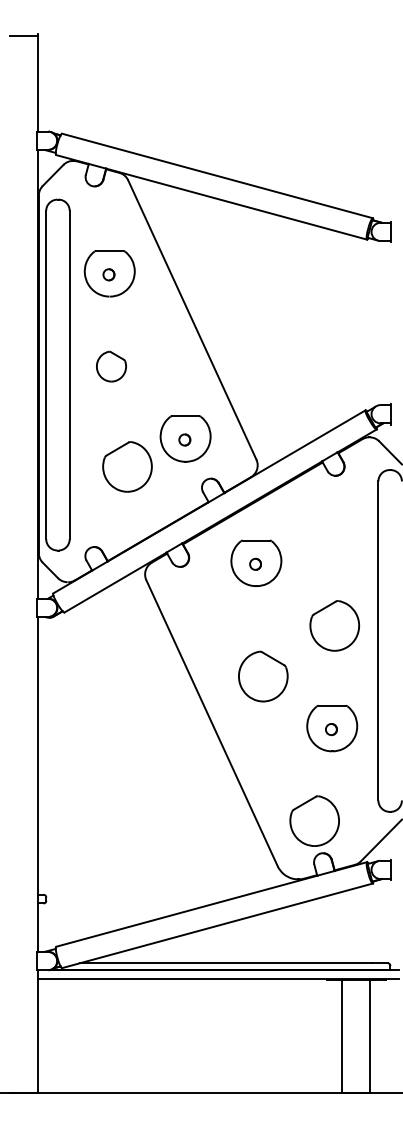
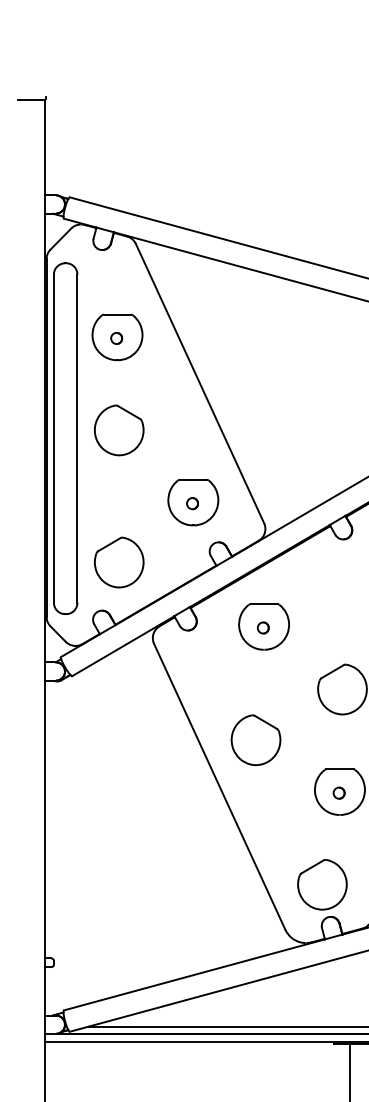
part: (111, 366) -> (119, 430), size x1.67
part: (127, 466) -> (119, 562), moved
part: (263, 676) -> (256, 740), moved

